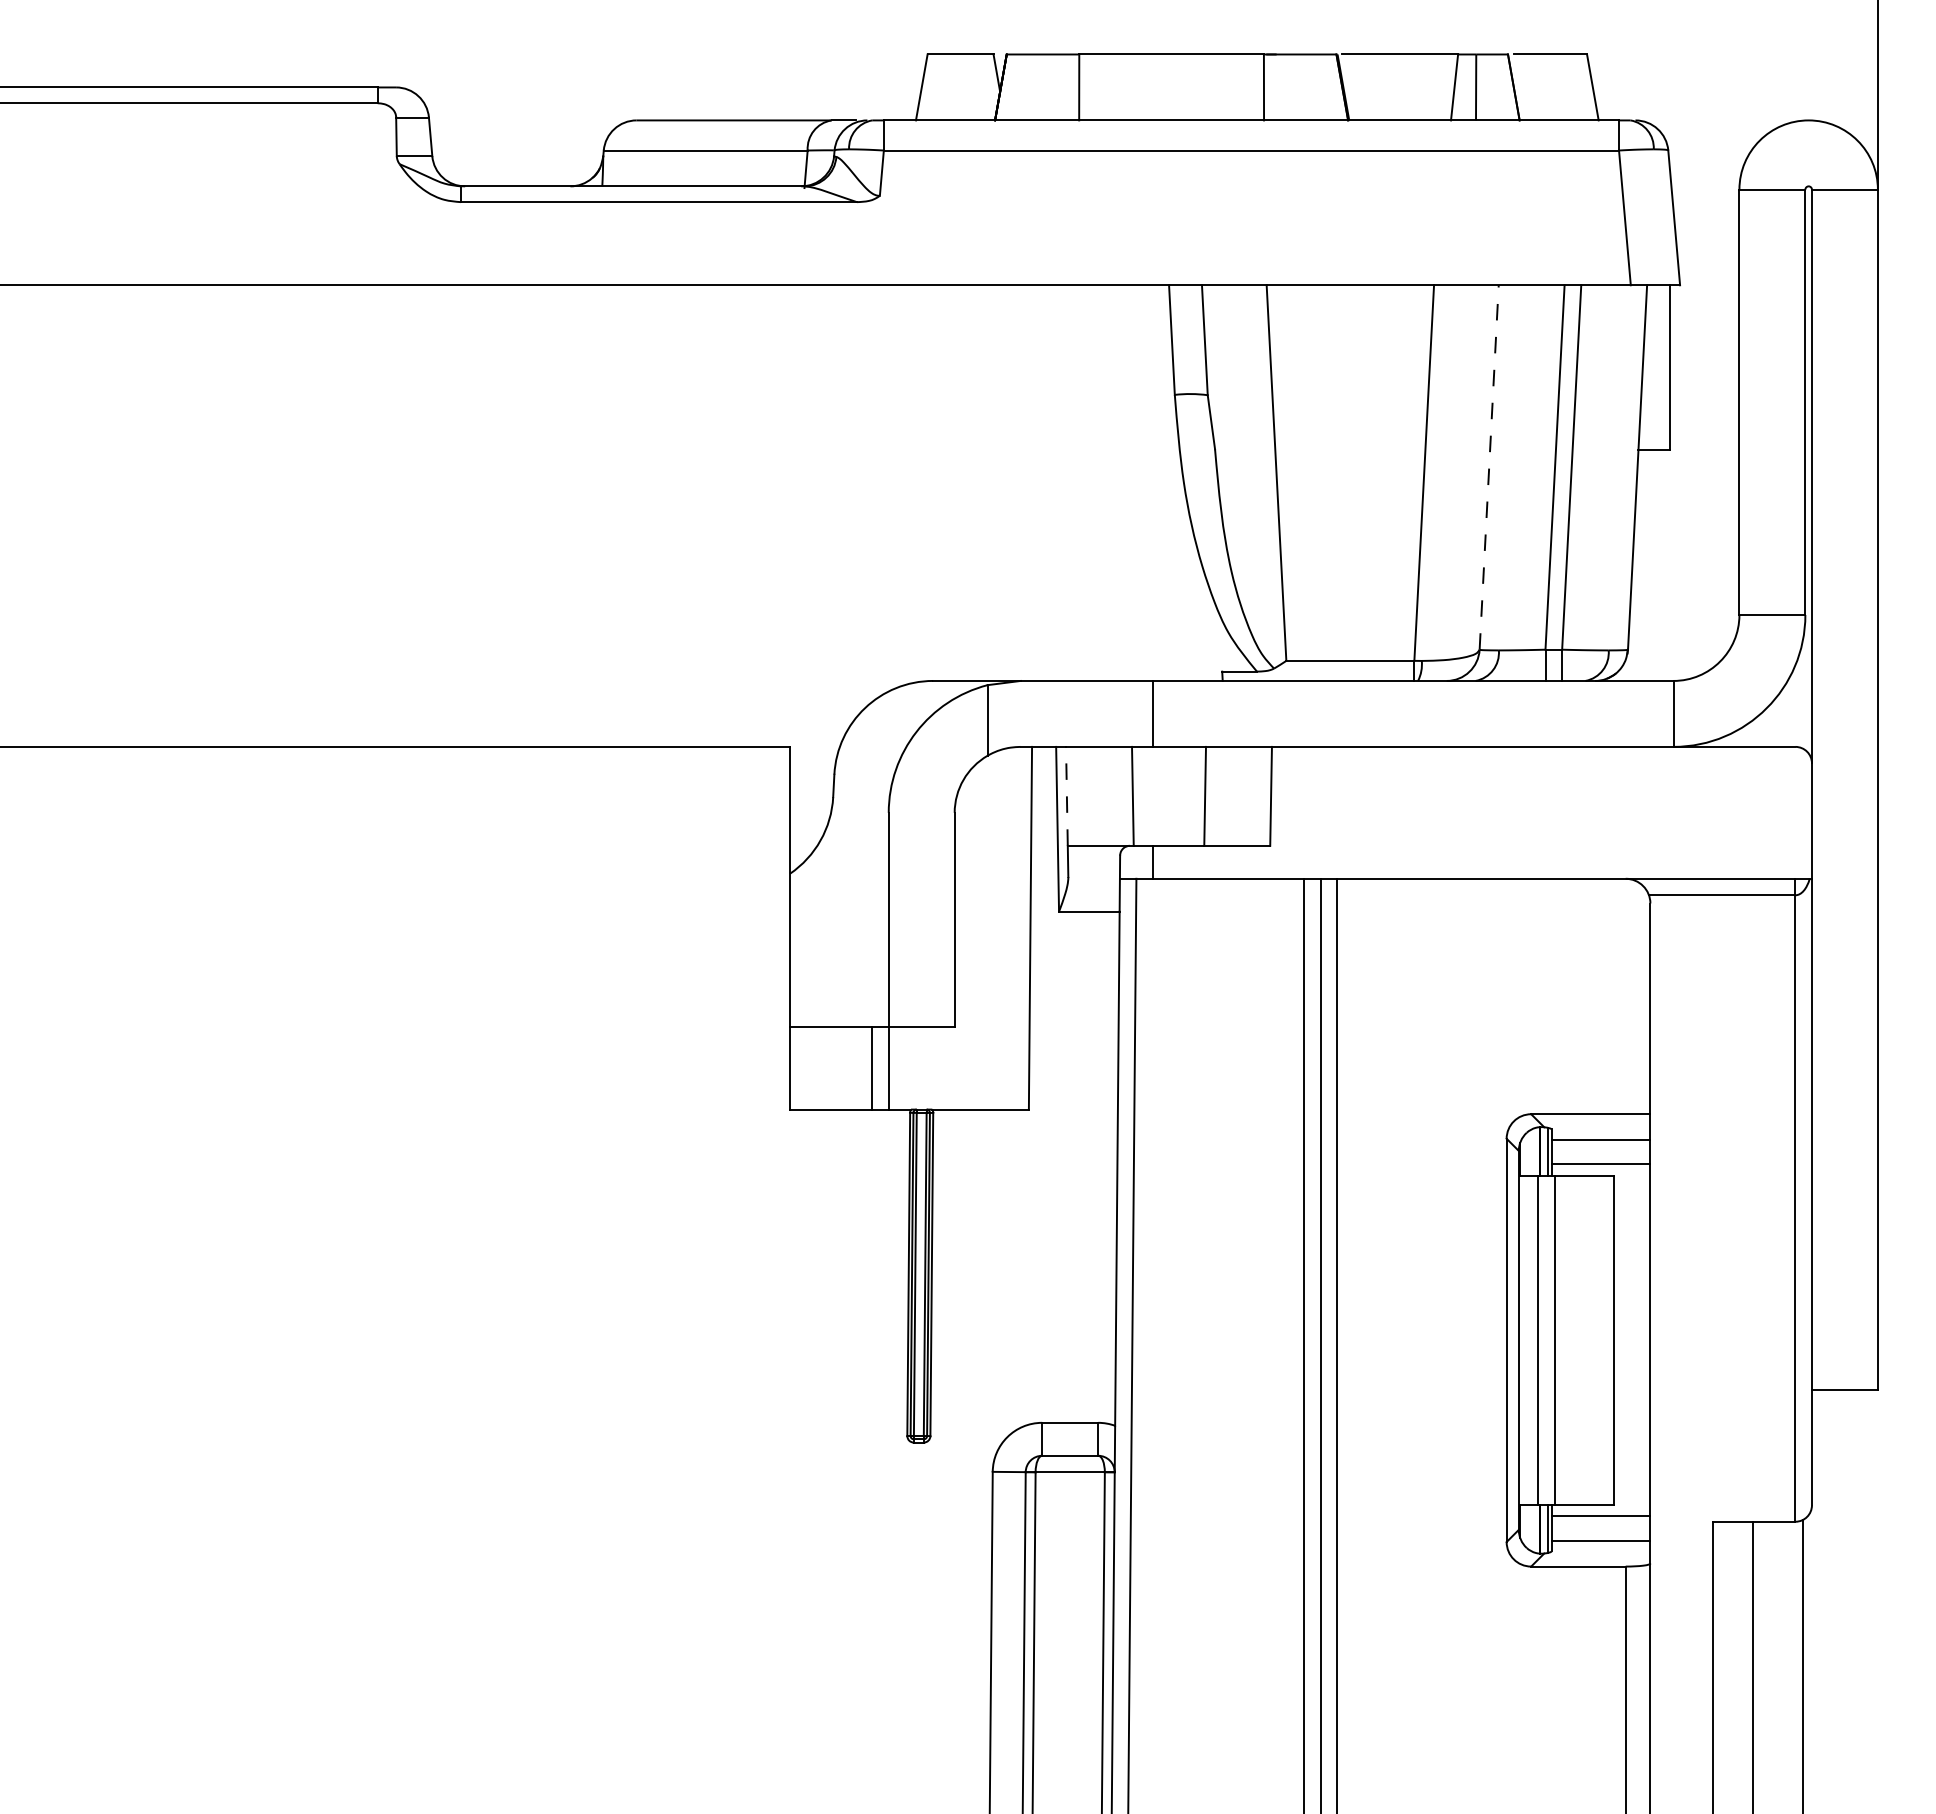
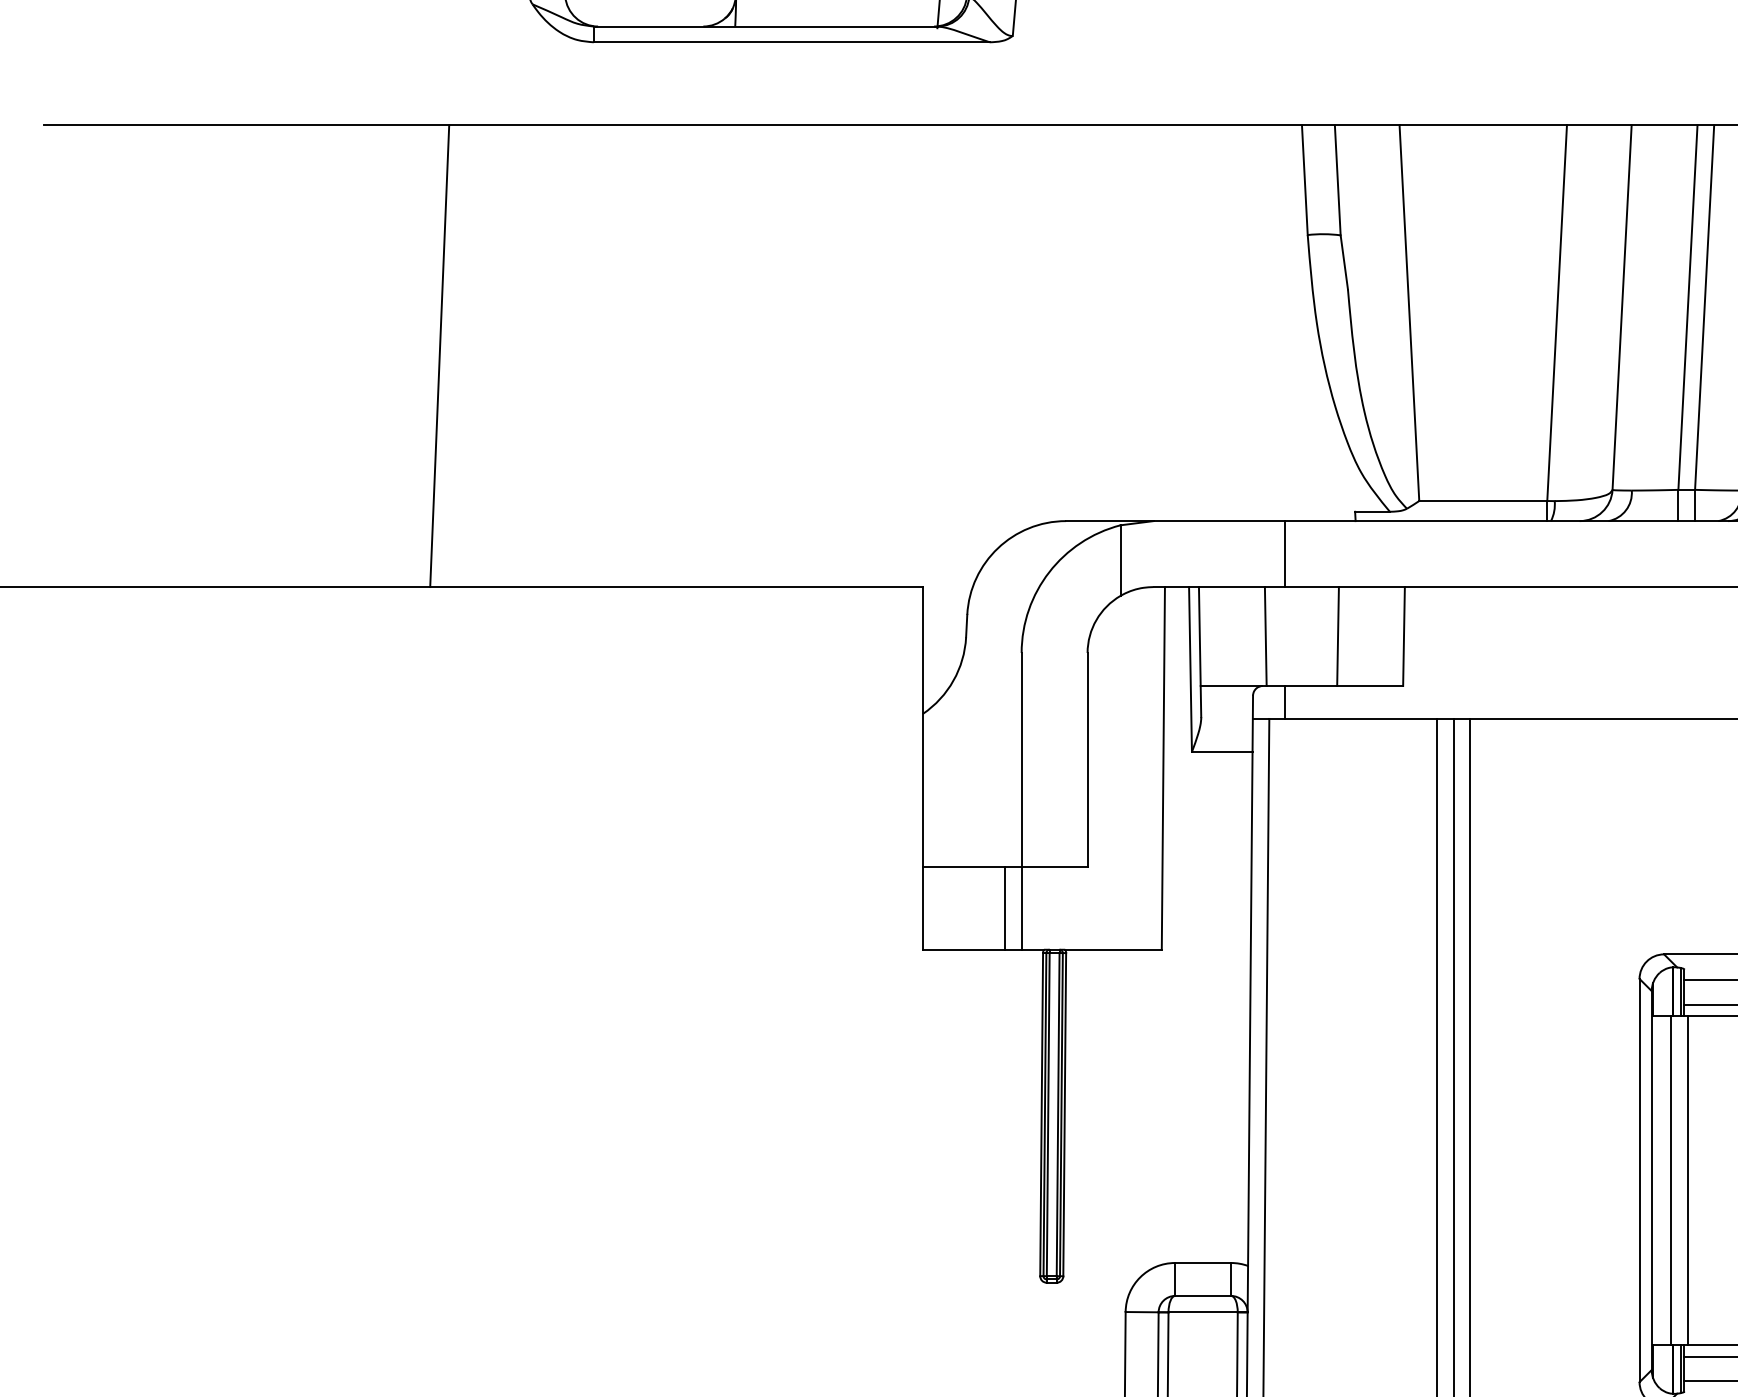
line: (1489, 467) -> (1622, 307), dashed -> solid
line: (306, 515) -> (439, 355), added
line: (1066, 795) -> (1199, 635), dashed -> solid

